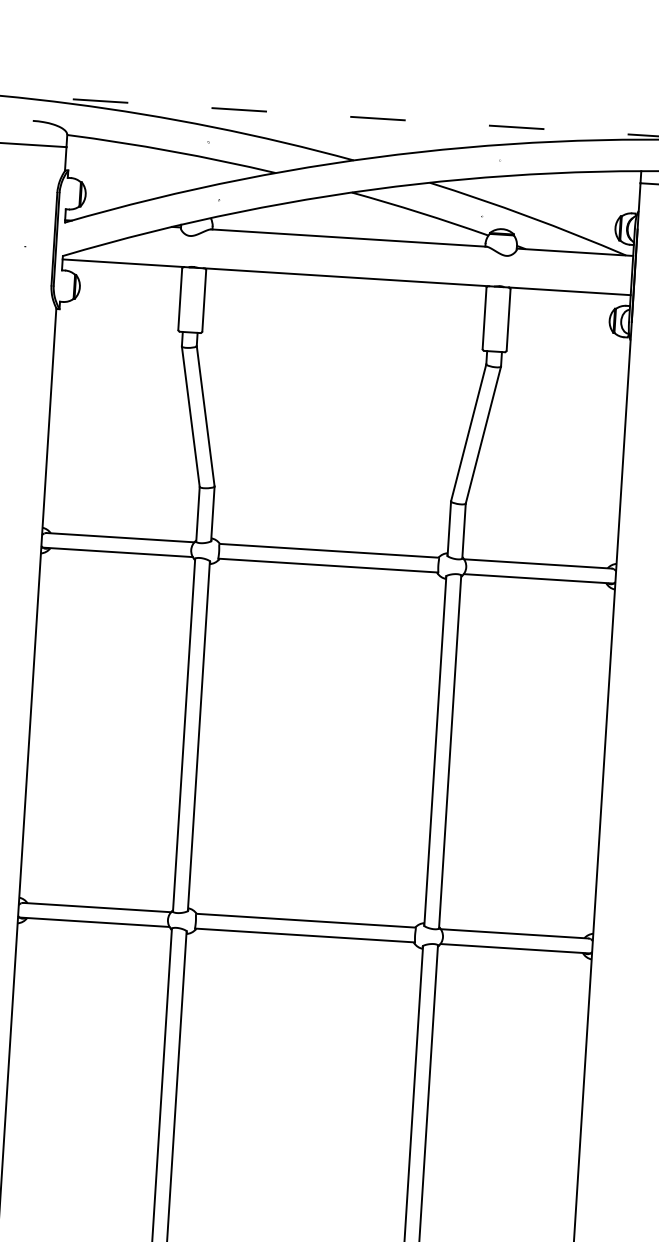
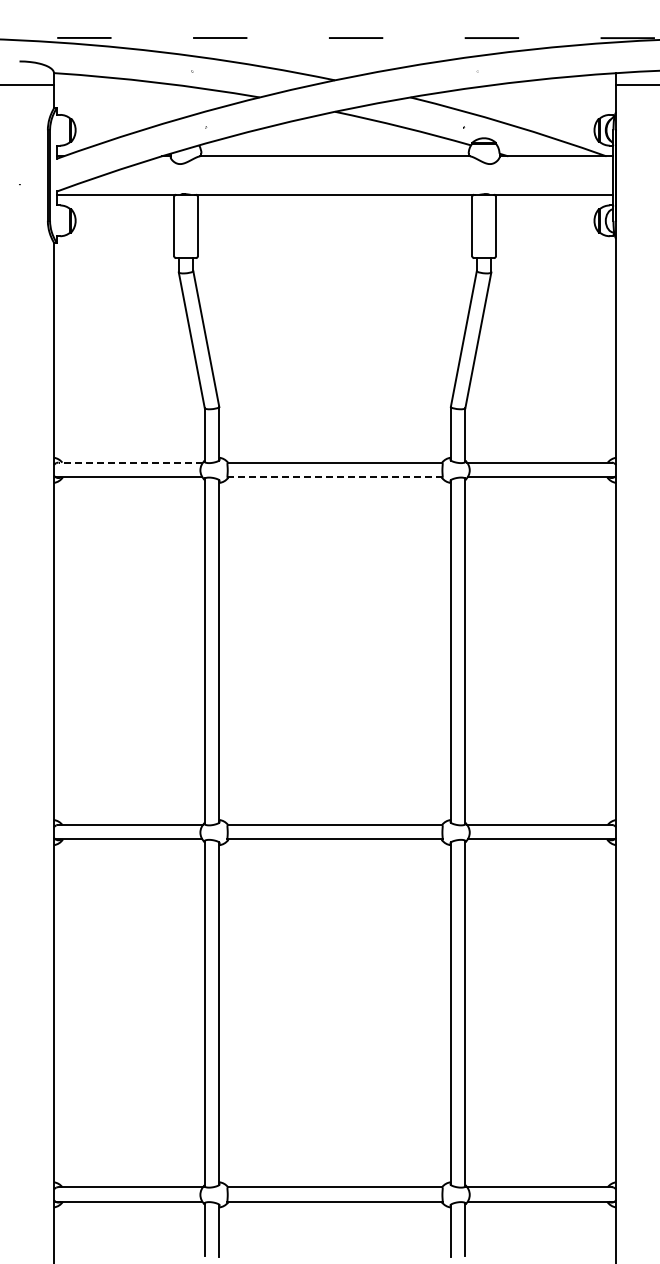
line: (120, 537) -> (130, 462), solid -> dashed
line: (328, 565) -> (335, 477), solid -> dashed

